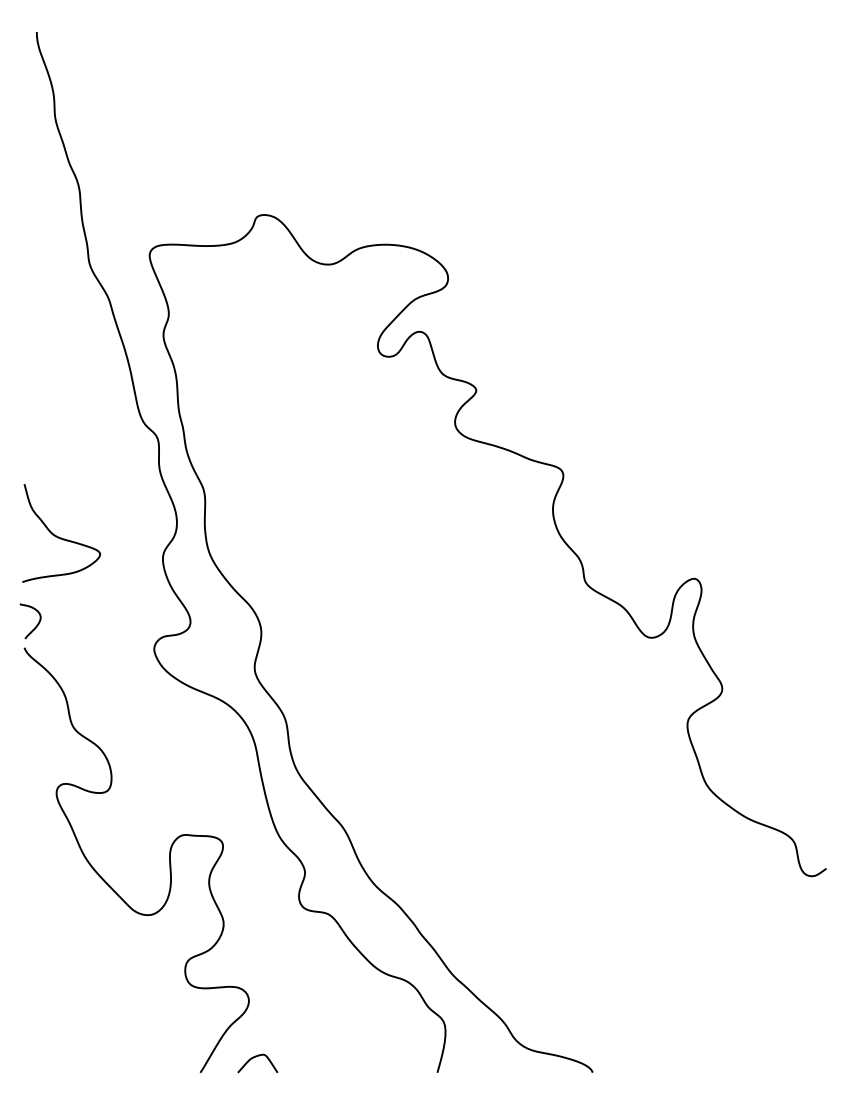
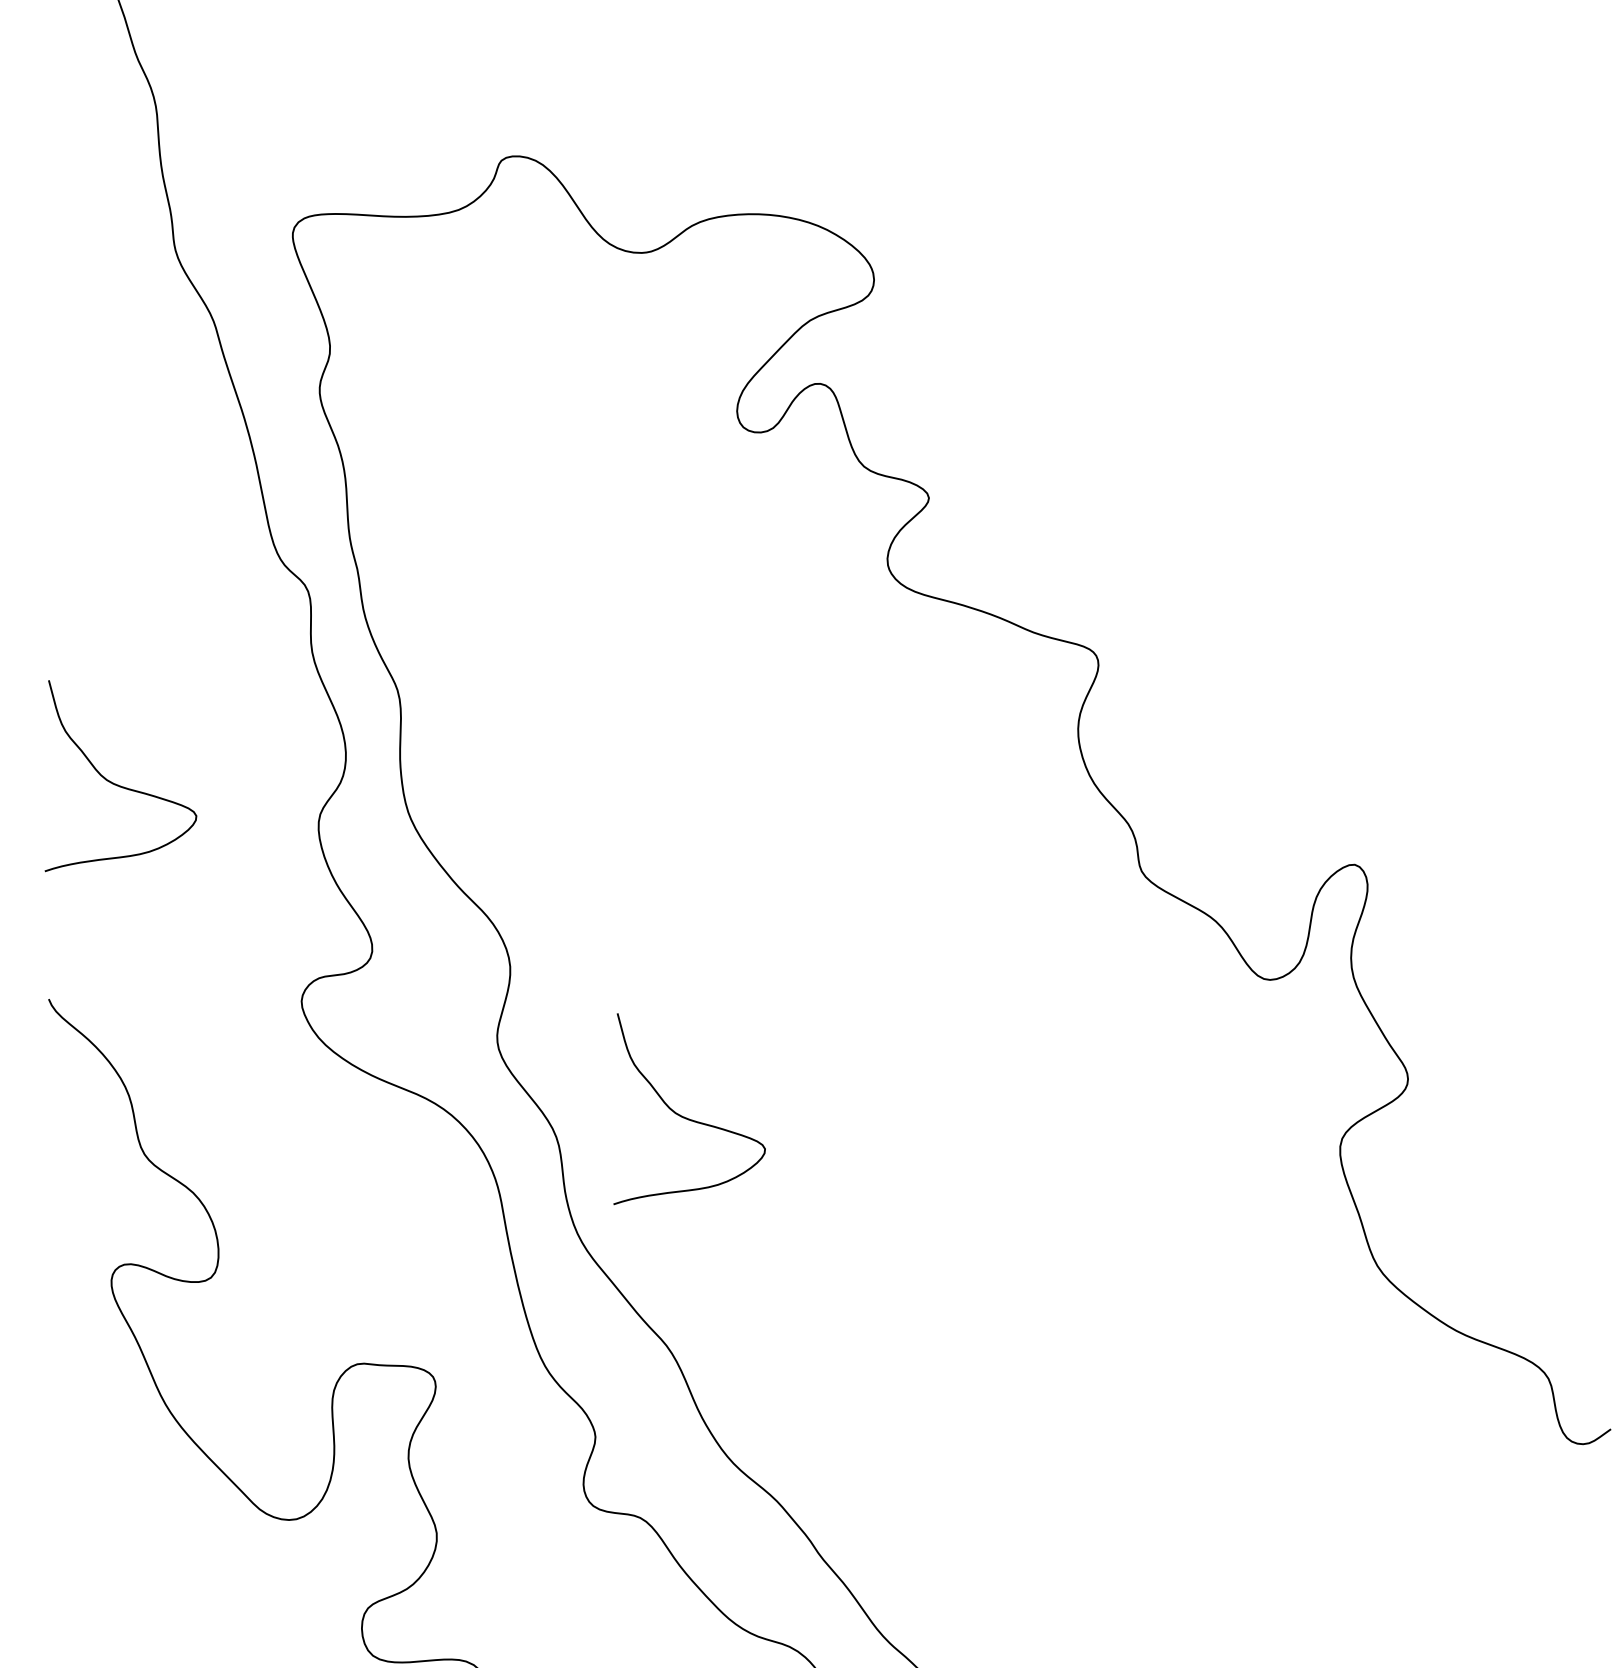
curve: (35, 626) -> (70, 957), removed
curve: (353, 708) -> (689, 1117), added

